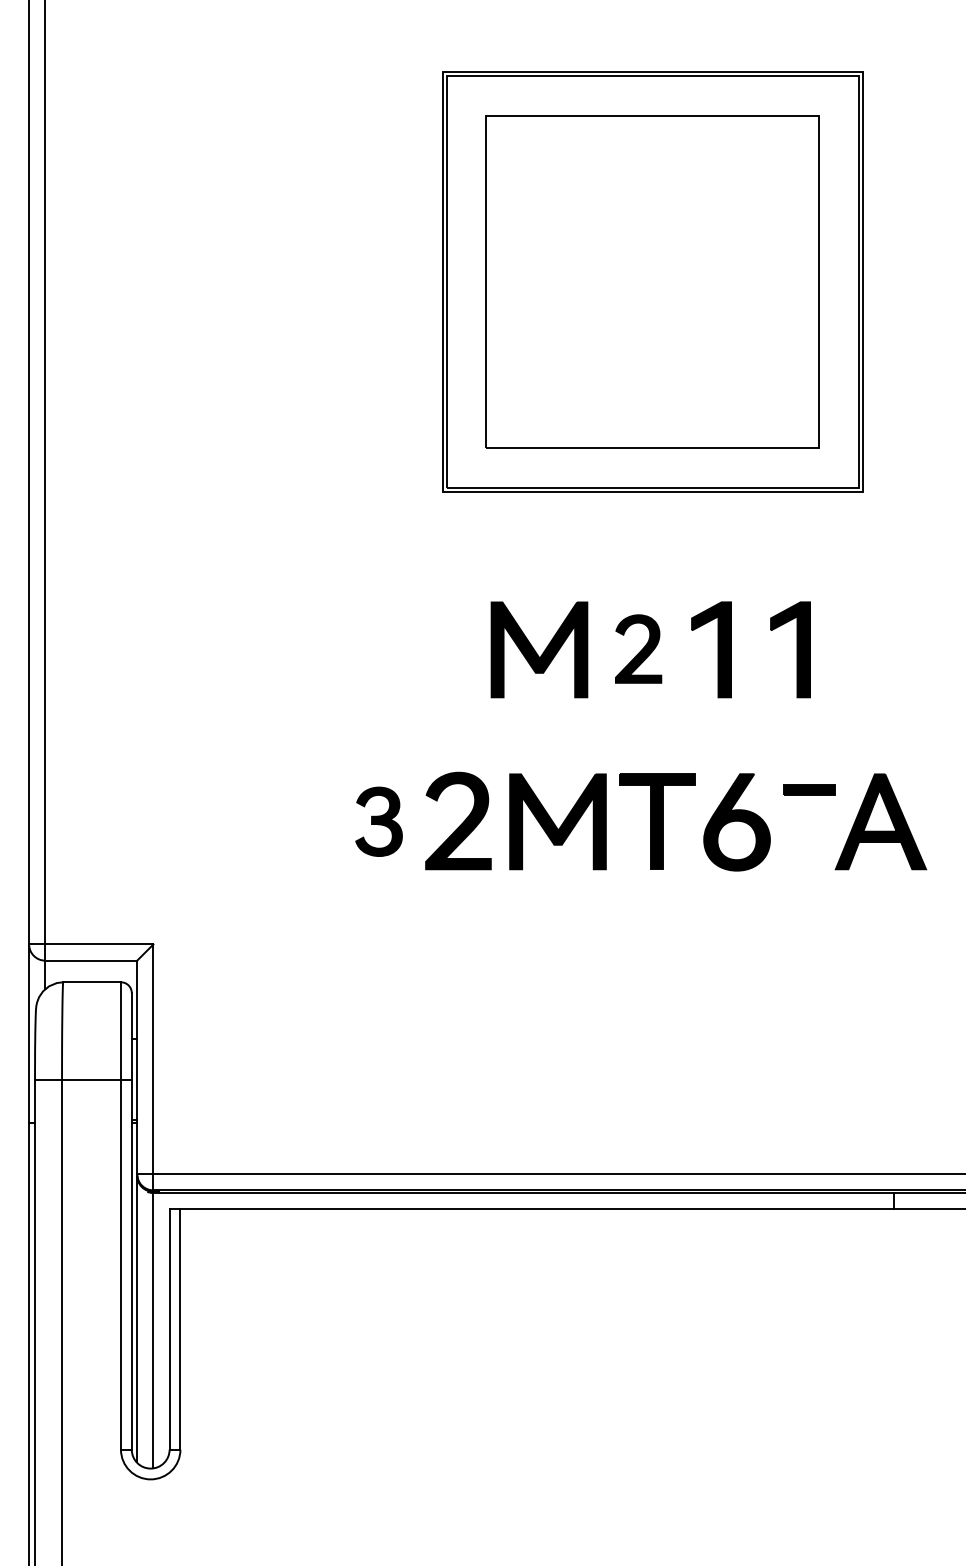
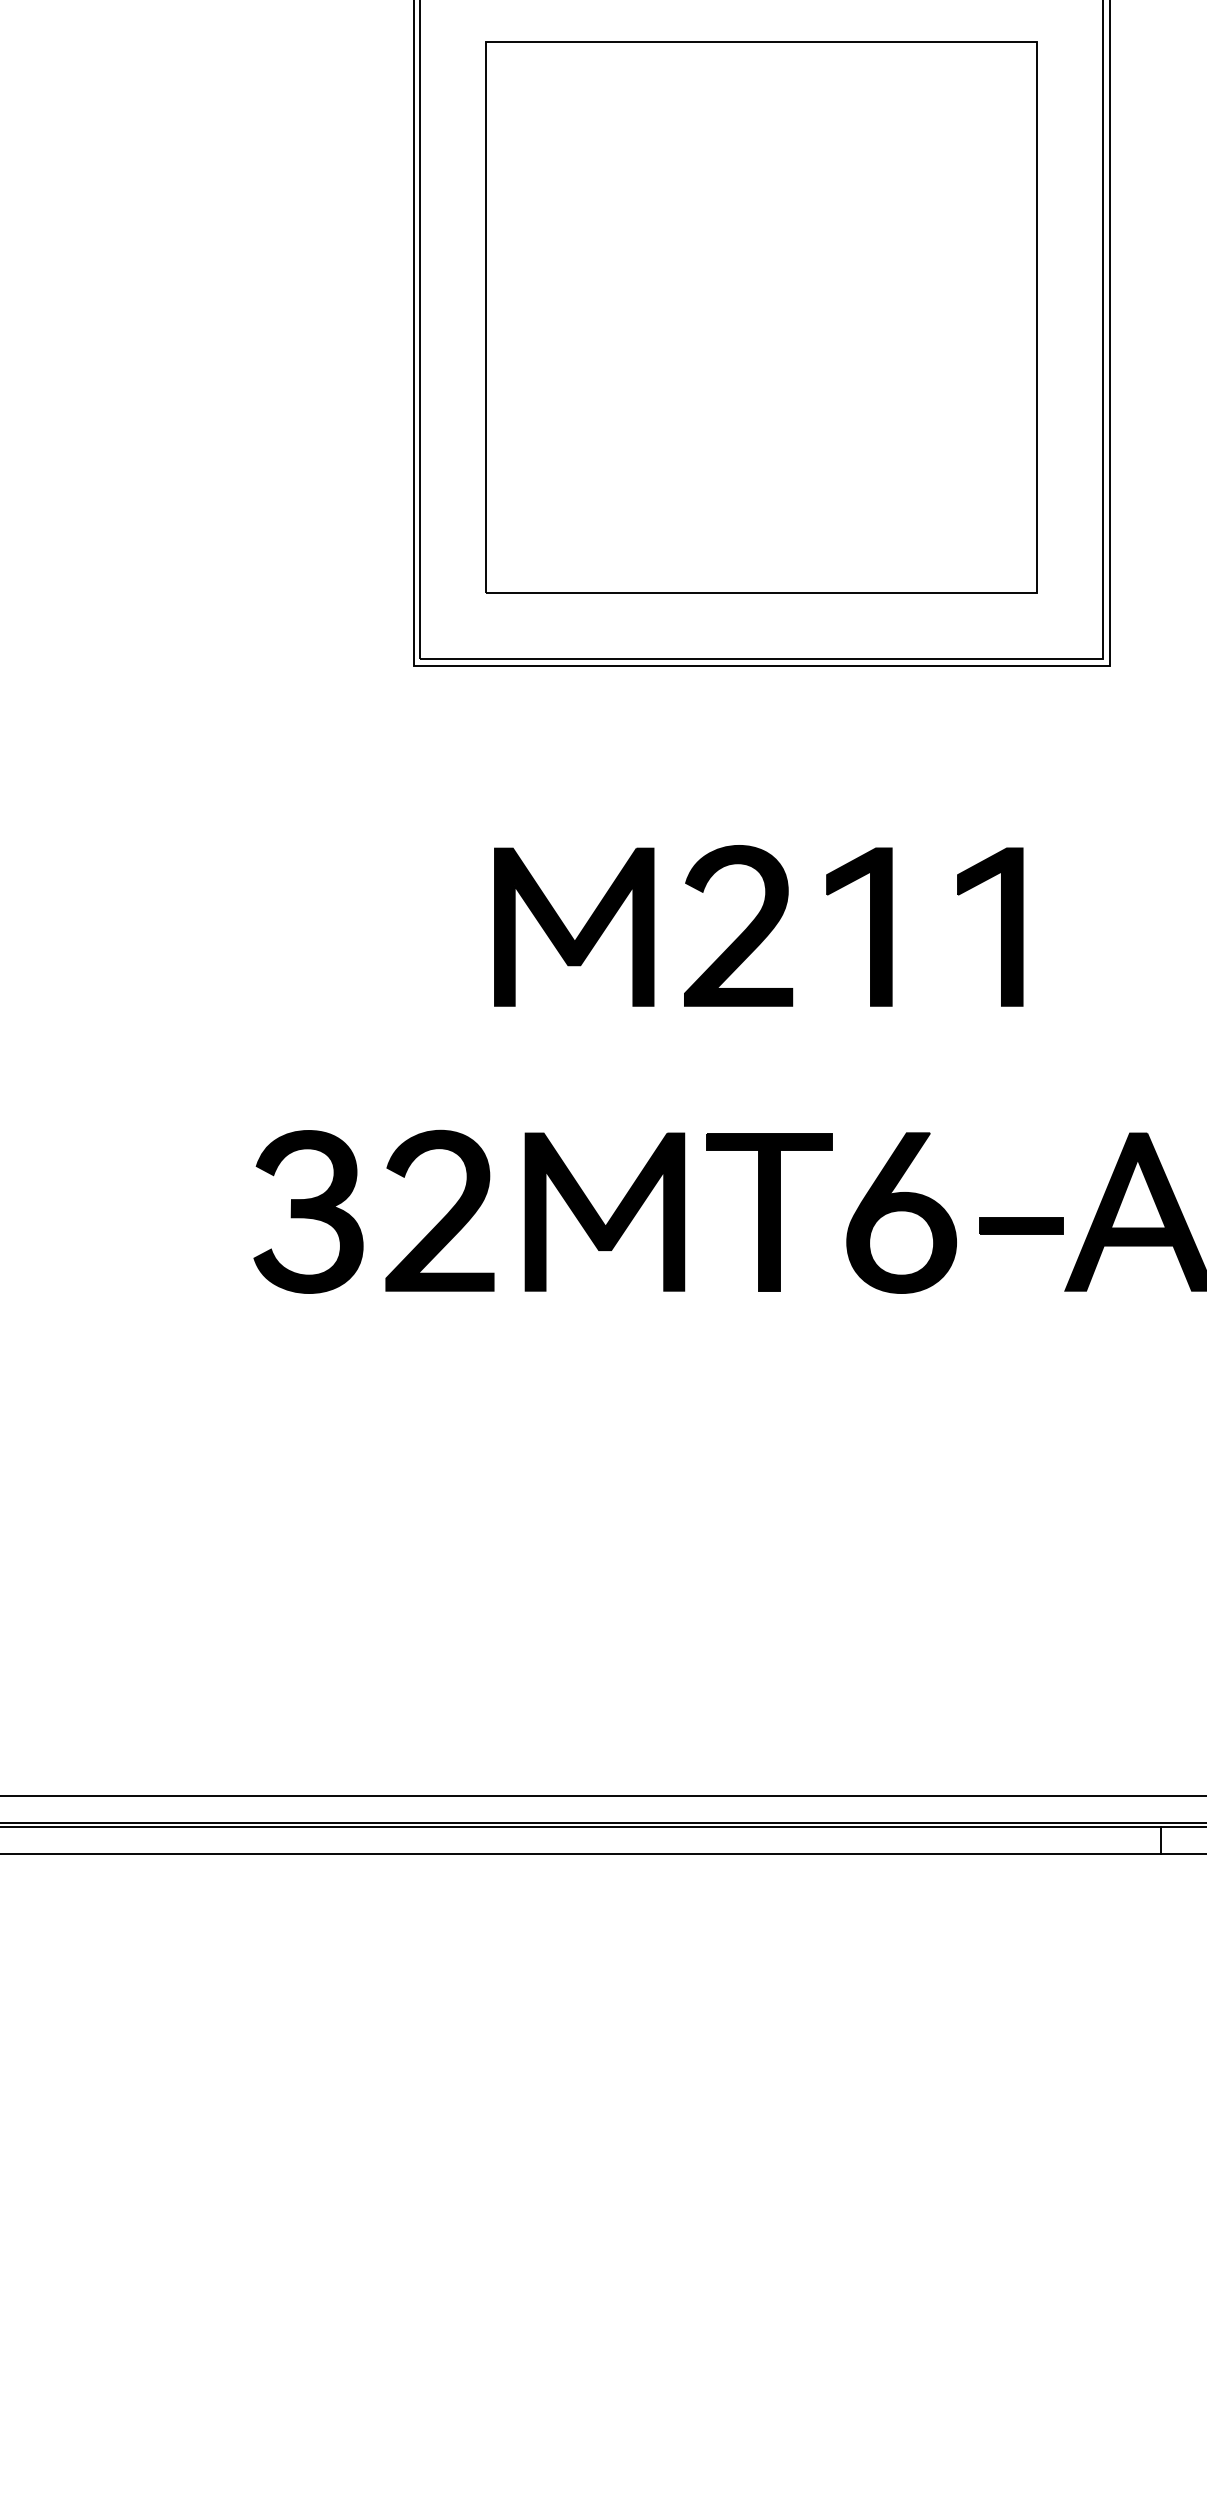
part: (638, 648) -> (738, 924), size x1.43
part: (809, 789) -> (1021, 1224), moved
part: (378, 821) -> (307, 1211), size x1.43

